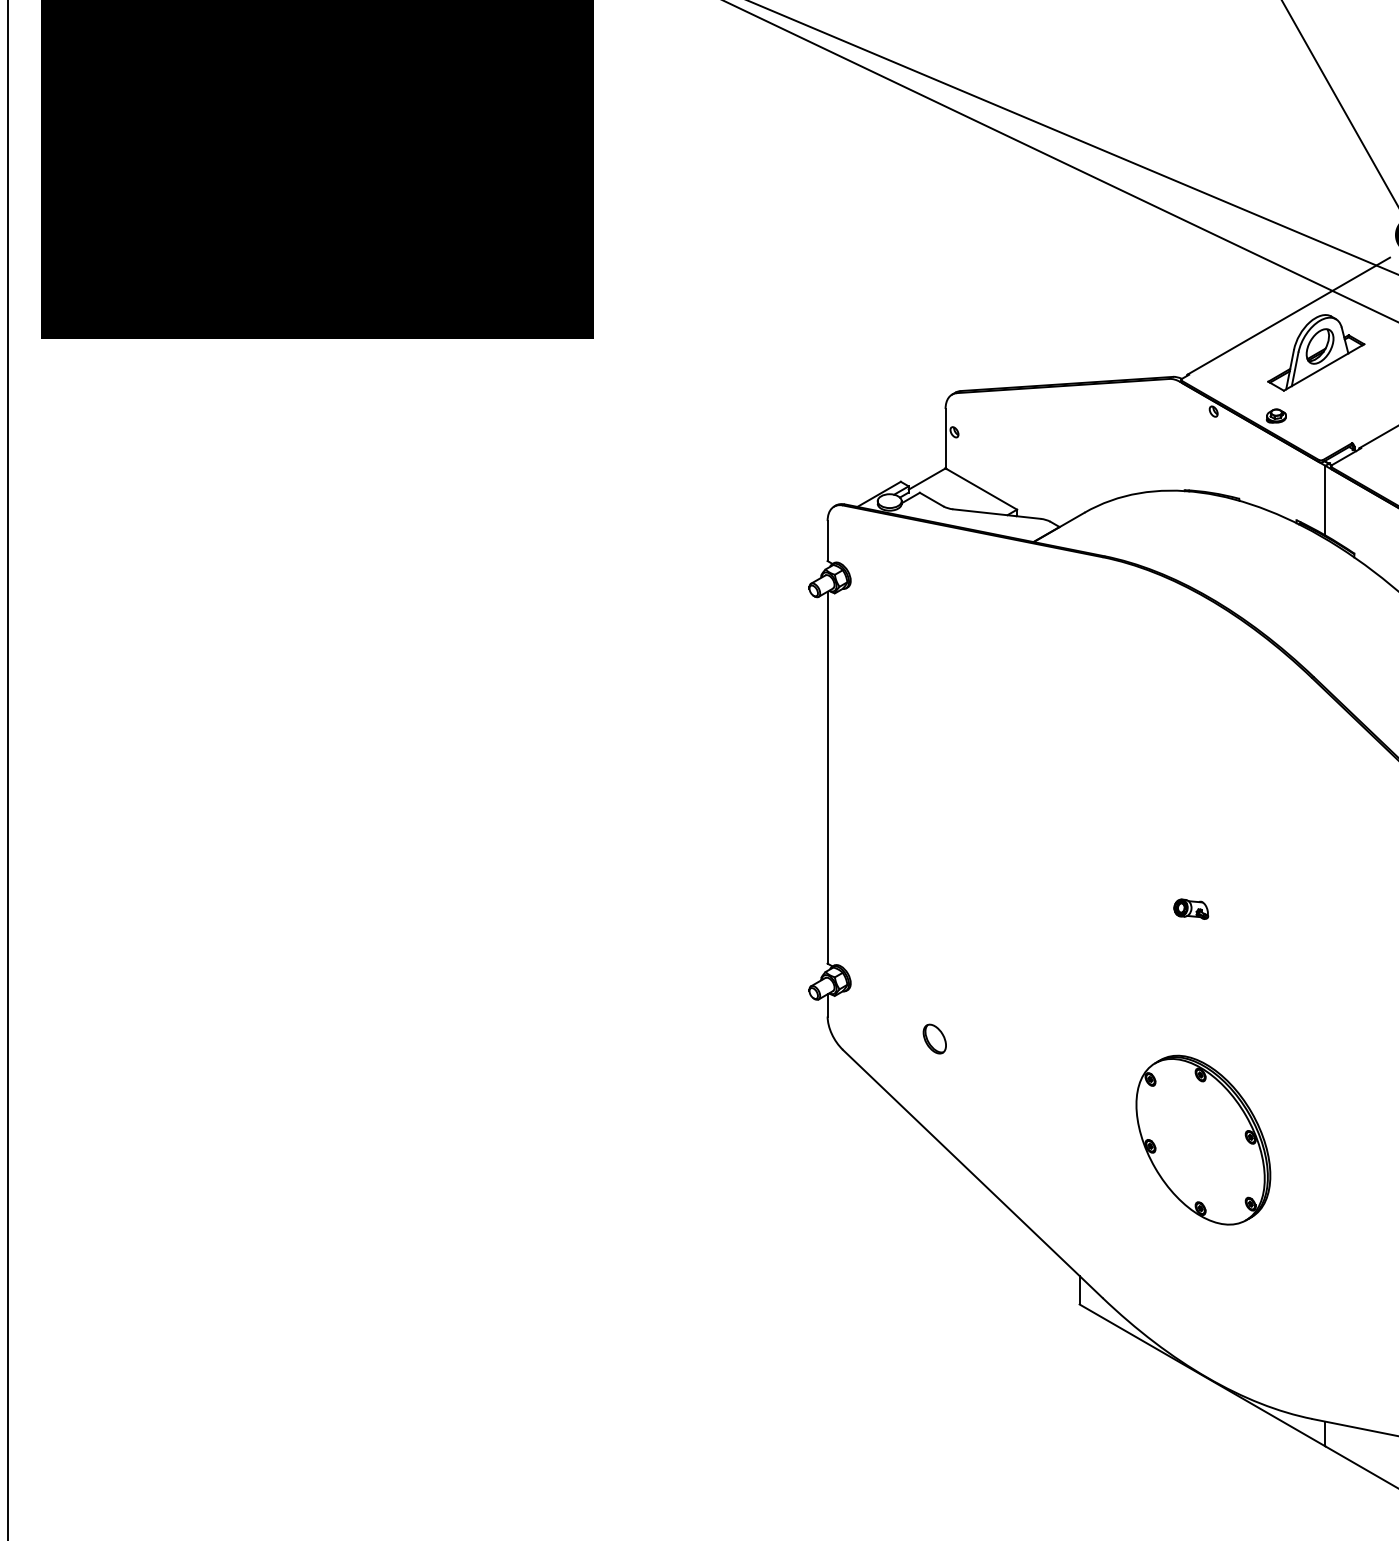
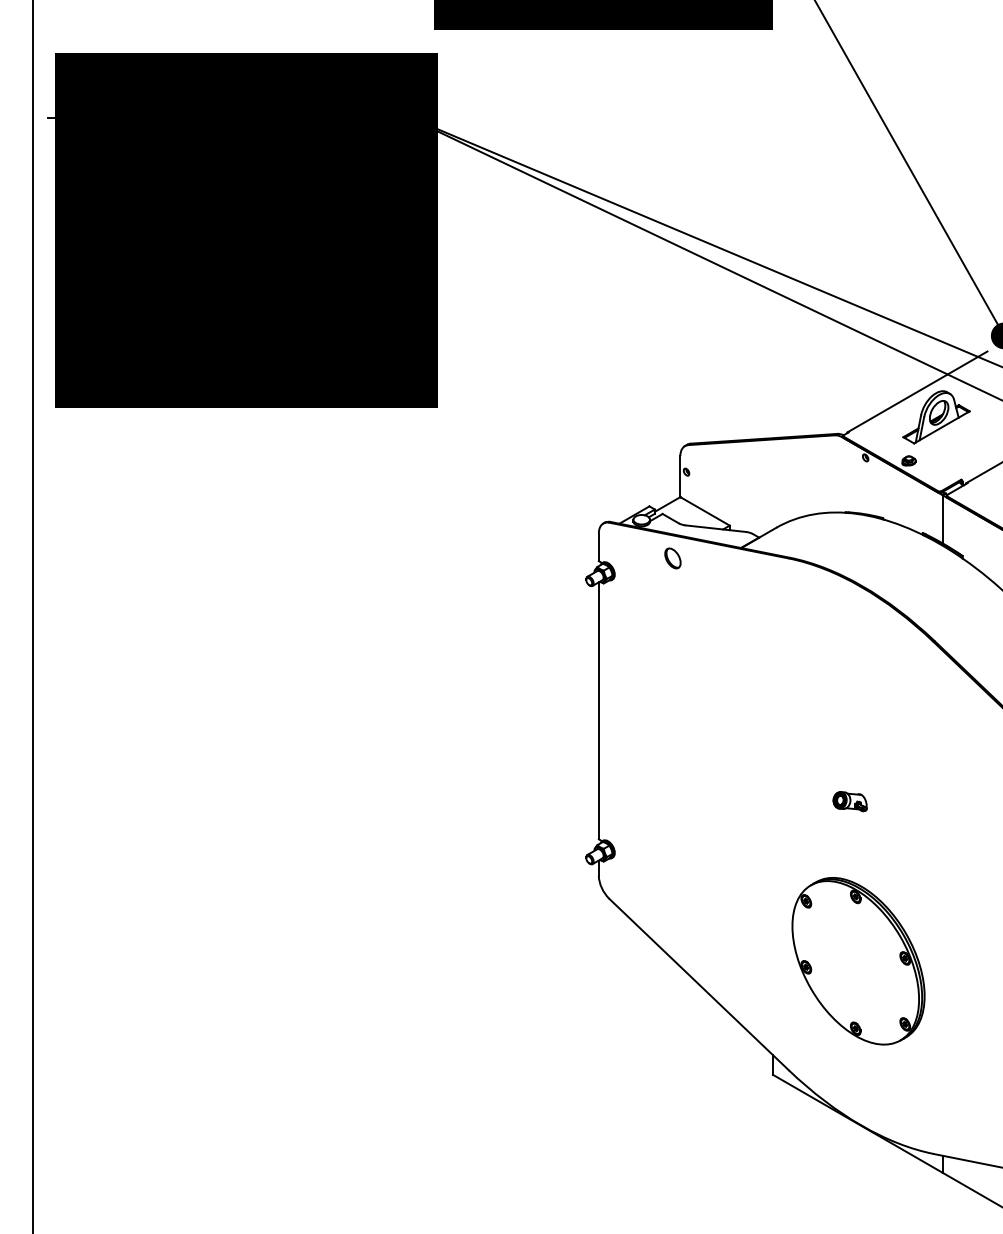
part: (1190, 908) -> (849, 801), size x1.43
part: (934, 1039) -> (672, 558), moved
part: (1203, 1140) -> (858, 961), size x1.43

